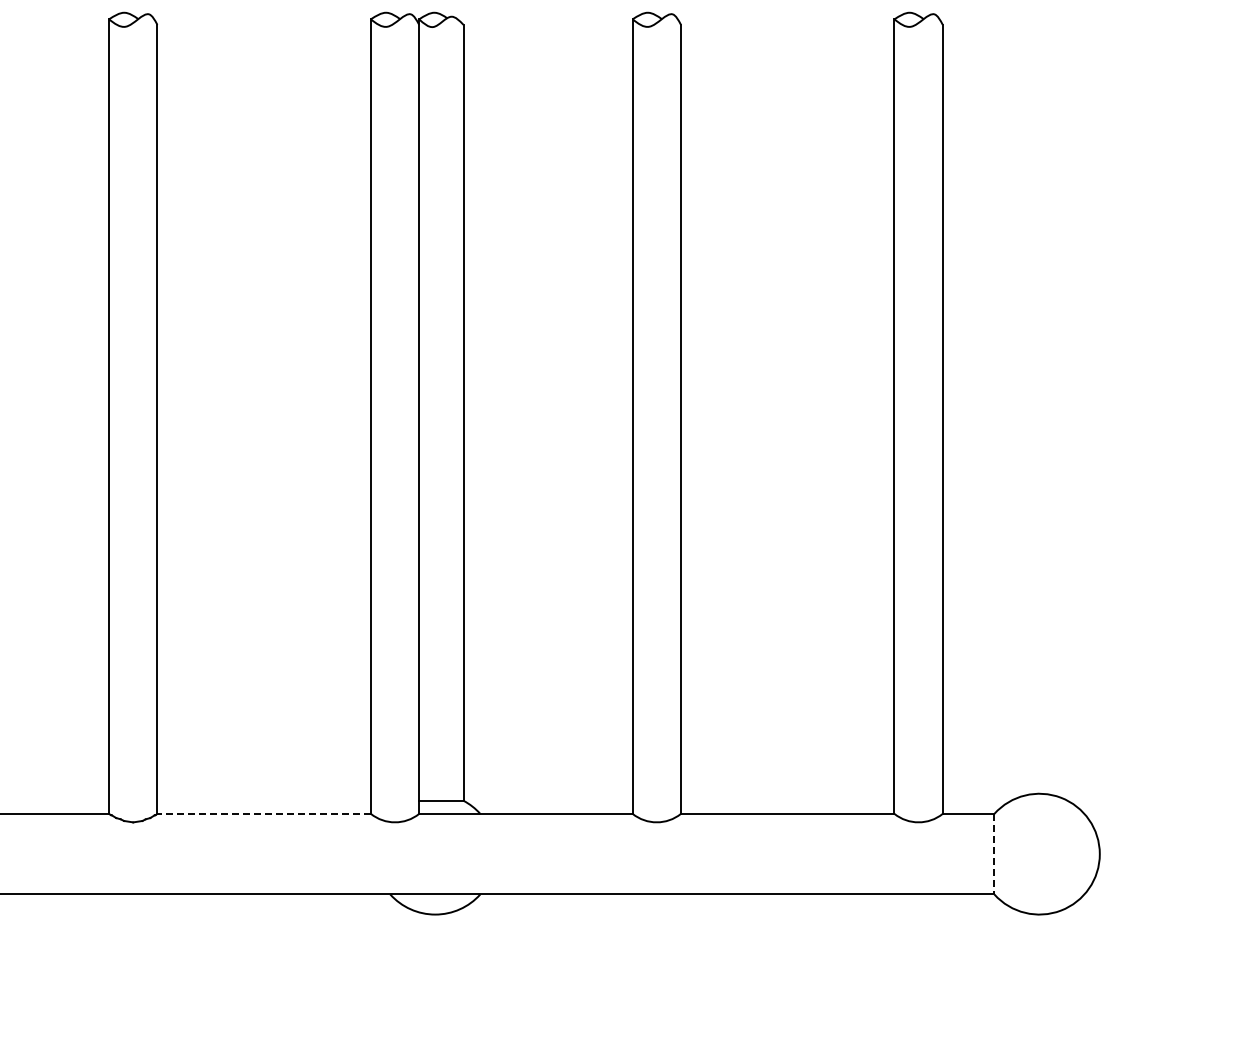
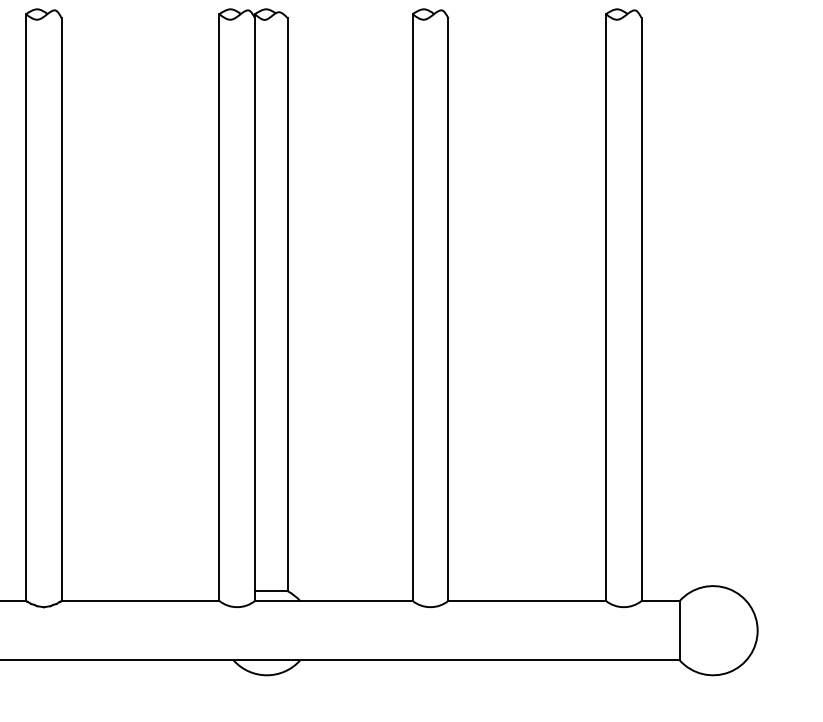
line: (264, 813) -> (140, 600), dashed -> solid
line: (994, 854) -> (679, 630), dashed -> solid

